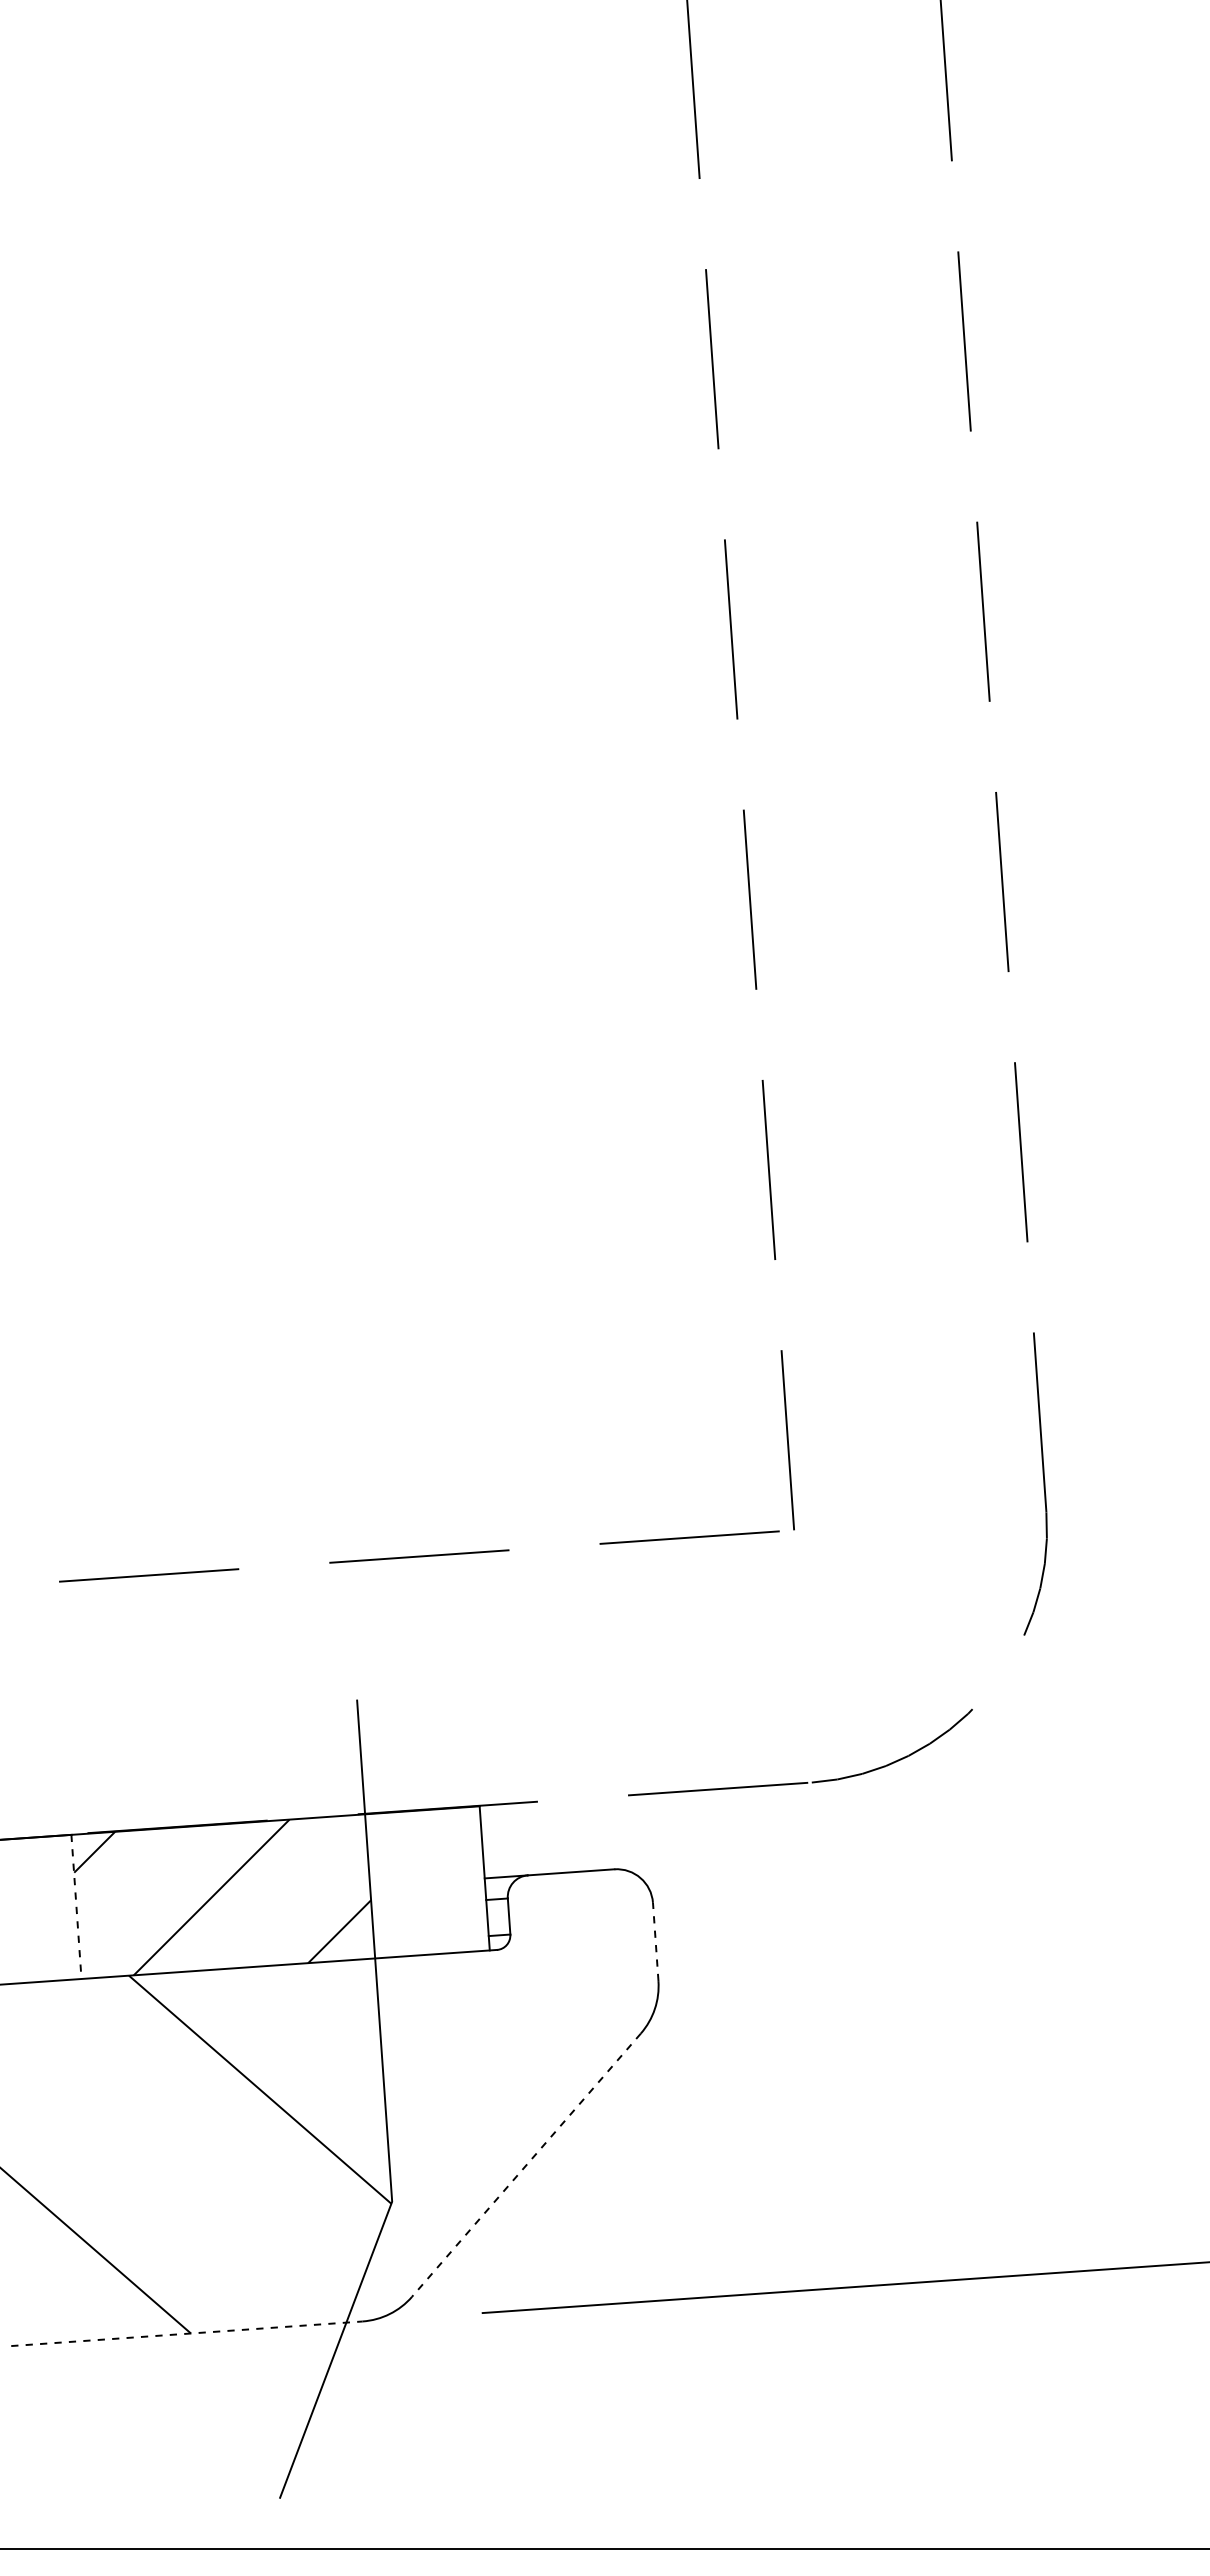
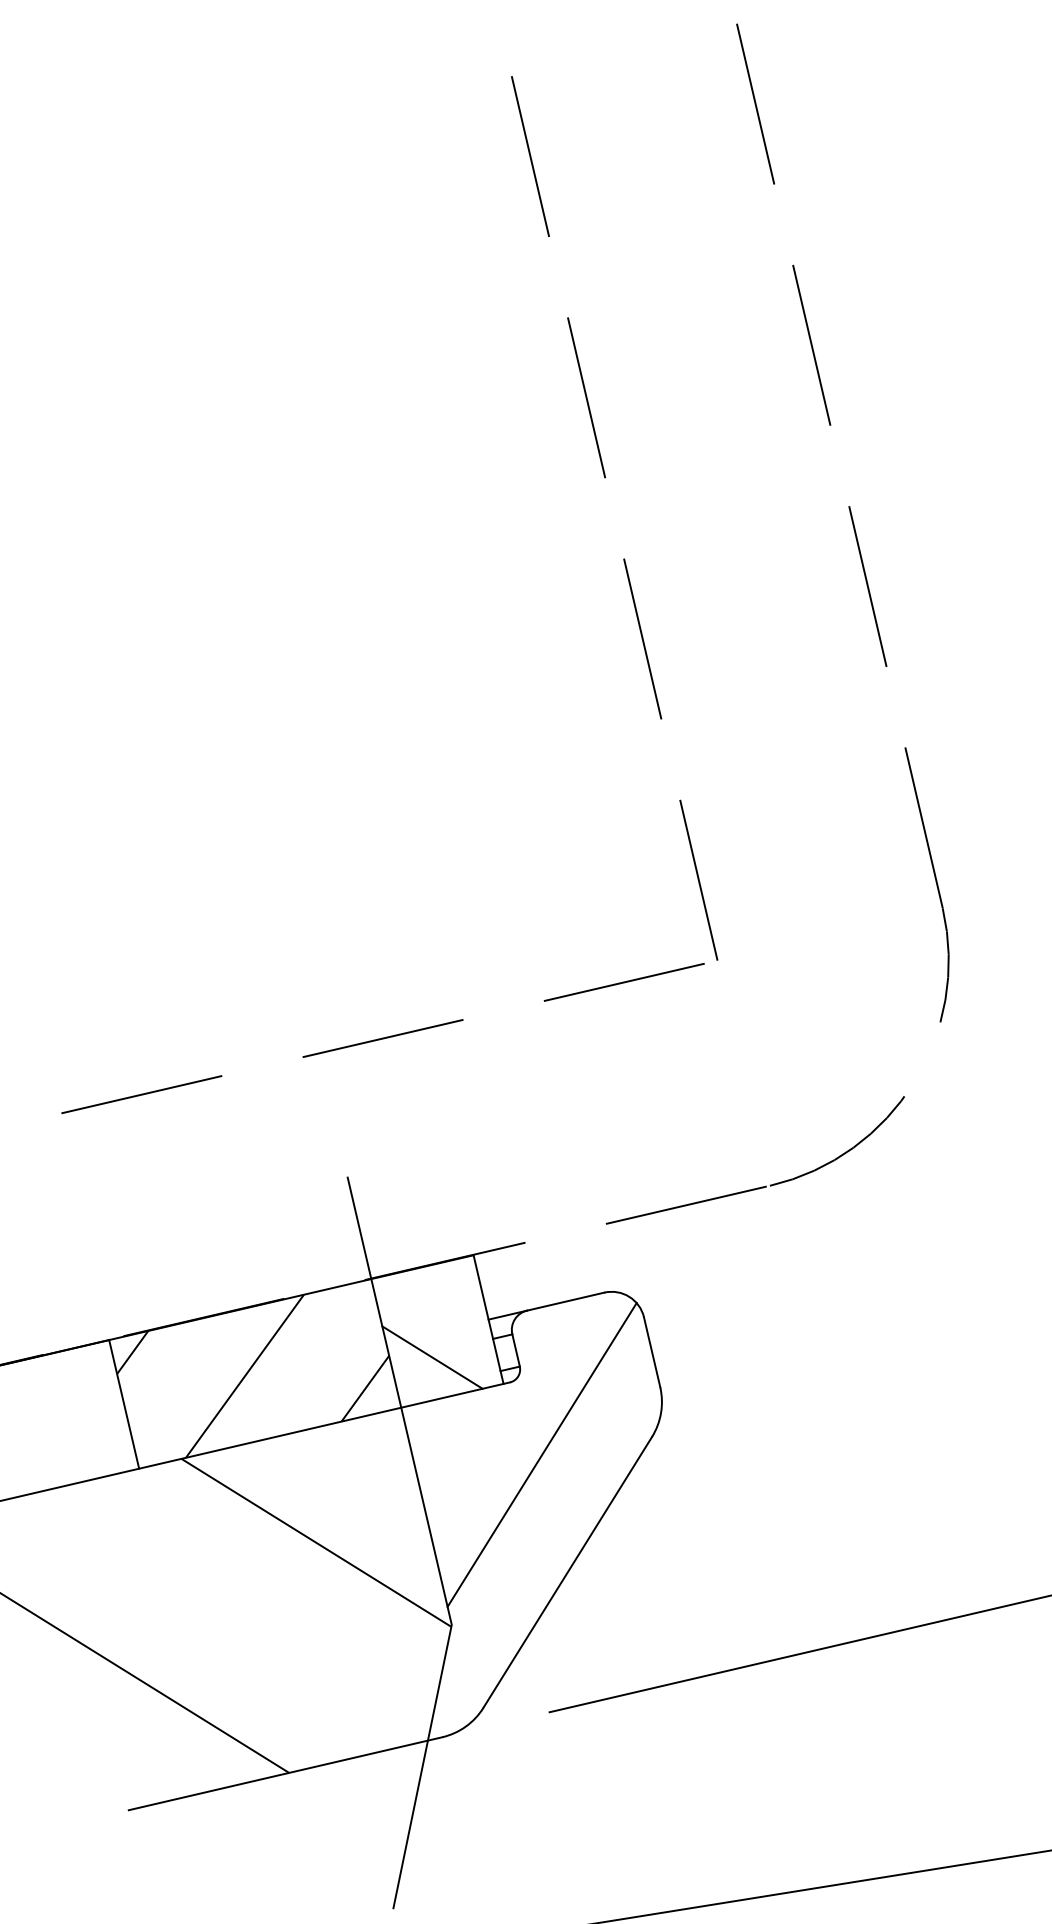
line: (76, 1907) -> (124, 1404), dashed -> solid
line: (417, 1909) -> (432, 1357), added
line: (655, 1941) -> (651, 1351), dashed -> solid
line: (518, 2033) -> (541, 1454), added
line: (526, 2165) -> (567, 1572), dashed -> solid
line: (187, 2333) -> (286, 1773), dashed -> solid

